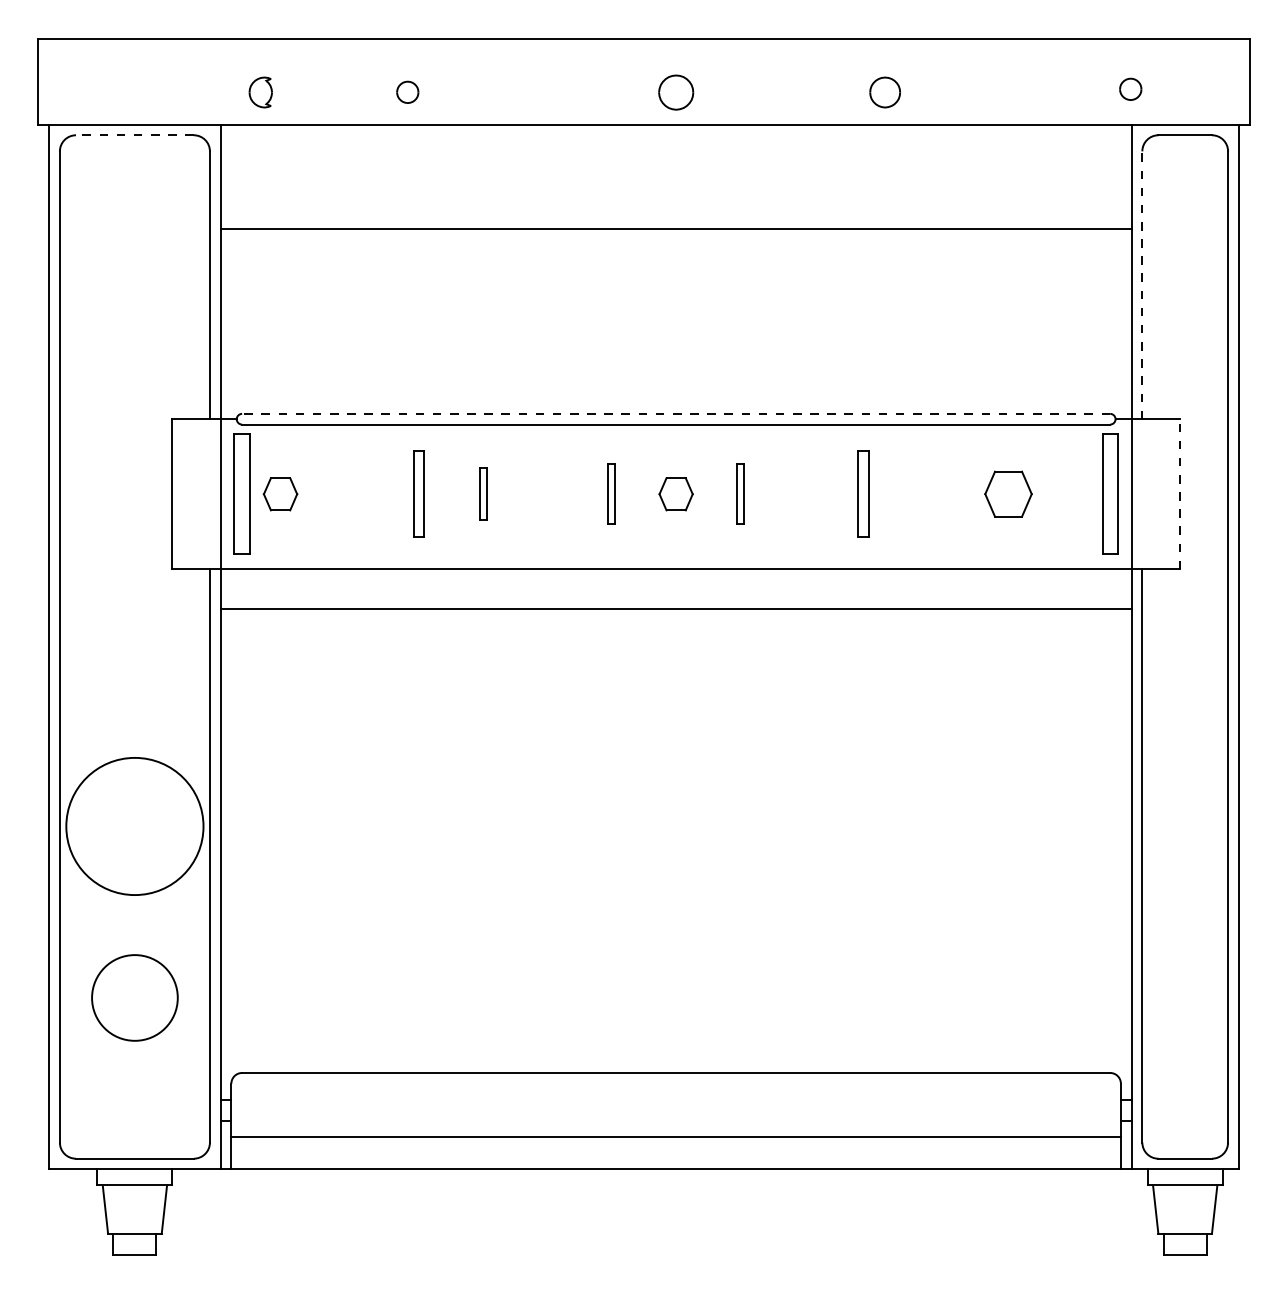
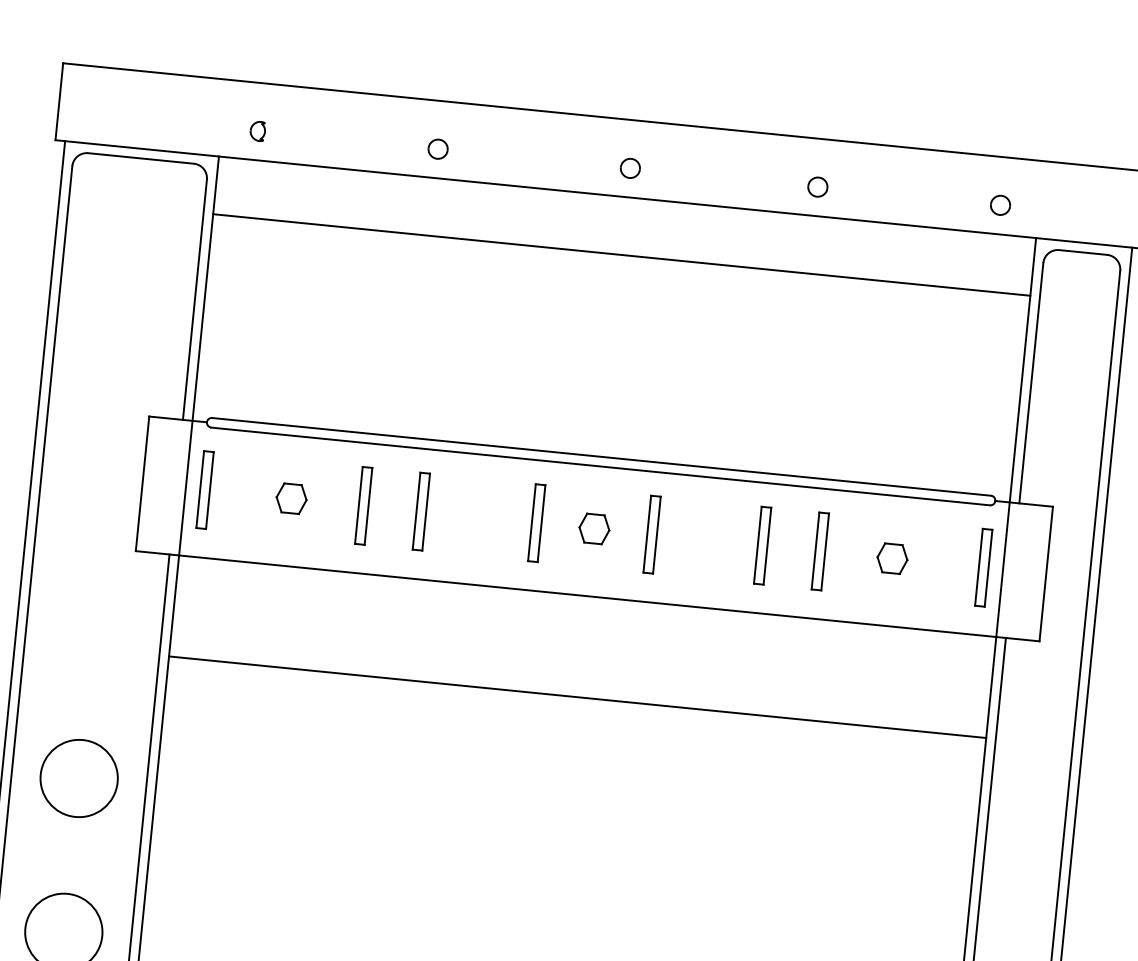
part: (1130, 88) -> (1000, 204), moved
part: (260, 91) -> (257, 130), size x0.71
part: (407, 91) -> (437, 148), moved
part: (675, 91) -> (629, 167), size x0.62
part: (884, 91) -> (817, 186), size x0.71
line: (134, 135) -> (140, 158), dashed -> solid
line: (675, 228) -> (621, 254), moved
line: (1142, 285) -> (1031, 383), dashed -> solid
line: (675, 413) -> (601, 456), dashed -> solid
part: (242, 493) -> (205, 489), size x0.71
part: (483, 493) -> (421, 511), size x1.67
part: (611, 493) -> (536, 522), size x1.43
part: (740, 493) -> (652, 534), size x1.43
part: (927, 493) -> (819, 550), added
part: (1110, 493) -> (984, 567), size x0.71
line: (1179, 493) -> (1046, 573), dashed -> solid
part: (280, 494) -> (291, 498), moved
part: (1007, 494) -> (891, 558), size x0.71
line: (675, 608) -> (577, 696), moved
circle: (134, 826) -> (78, 778), size x0.62

